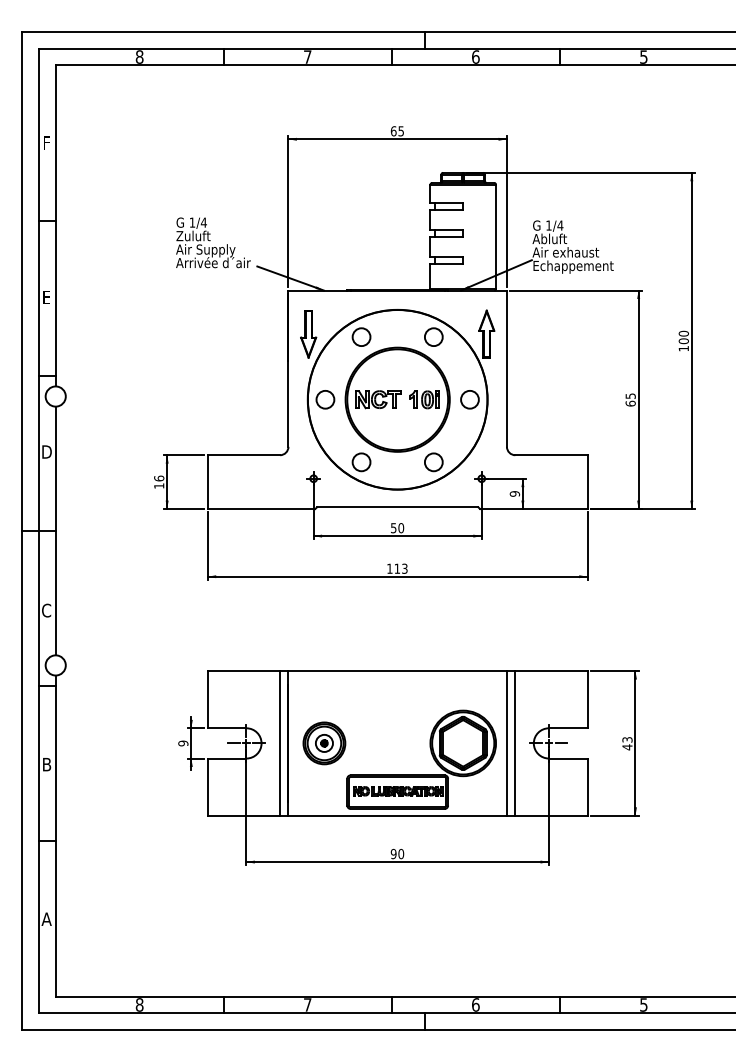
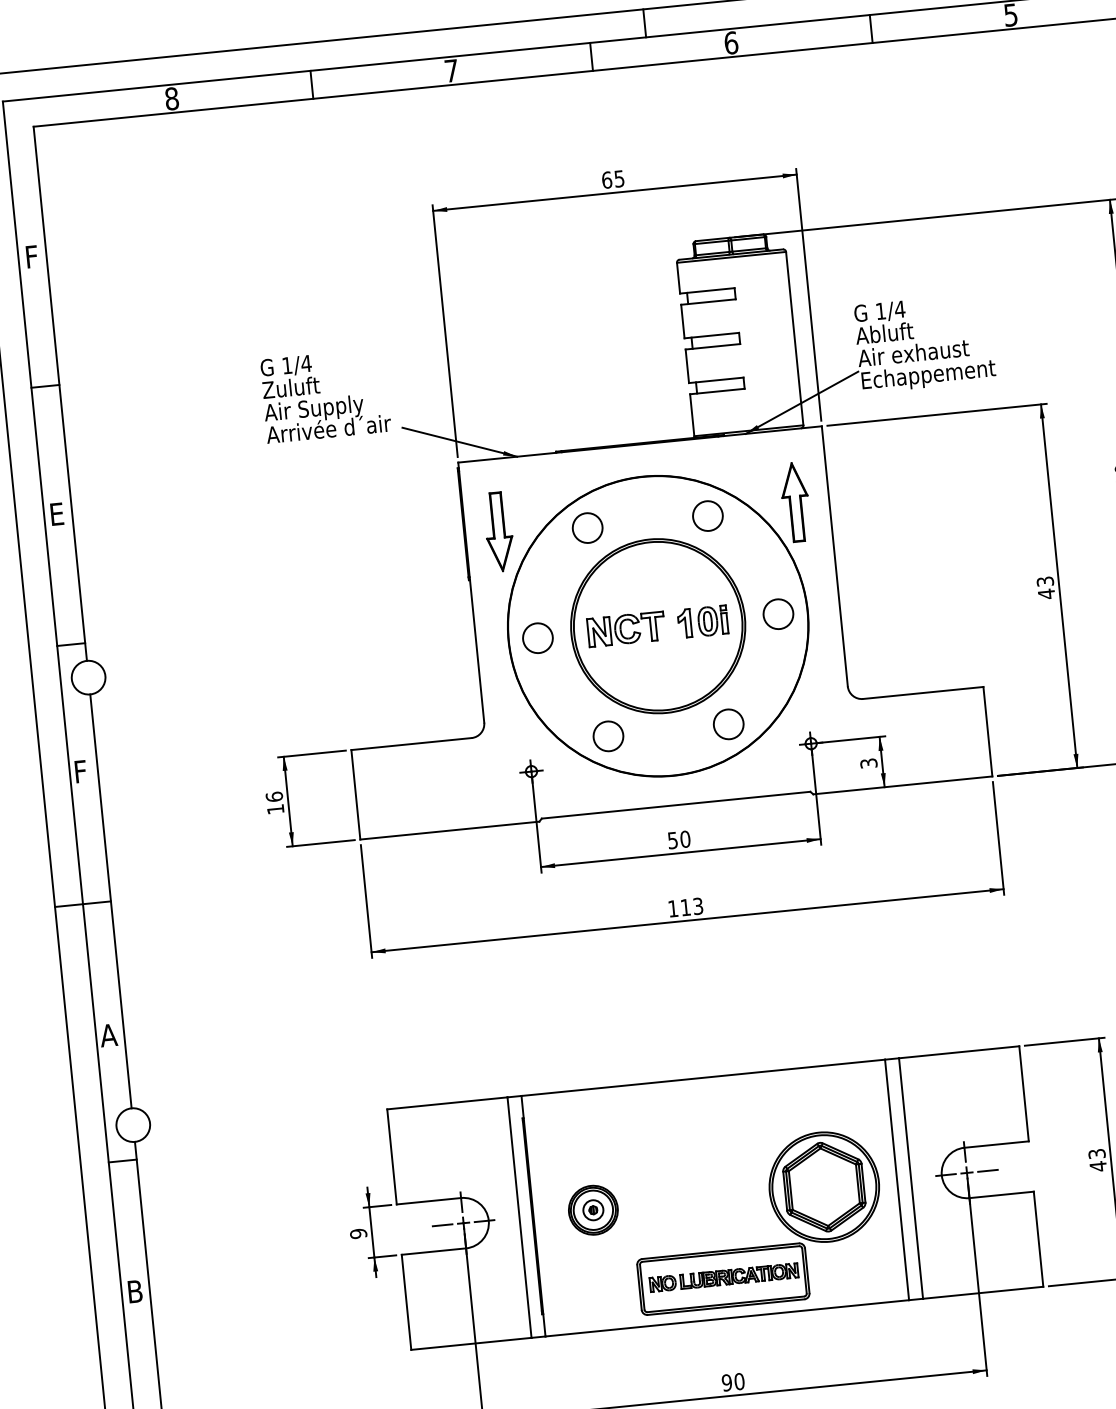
text: (630, 399) -> (1045, 587), 65 -> 43
text: (46, 451) -> (82, 770), D -> F
text: (514, 493) -> (868, 762), 9 -> 3
text: (46, 610) -> (108, 1035), C -> A
part: (324, 743) -> (593, 1210), size x0.7

